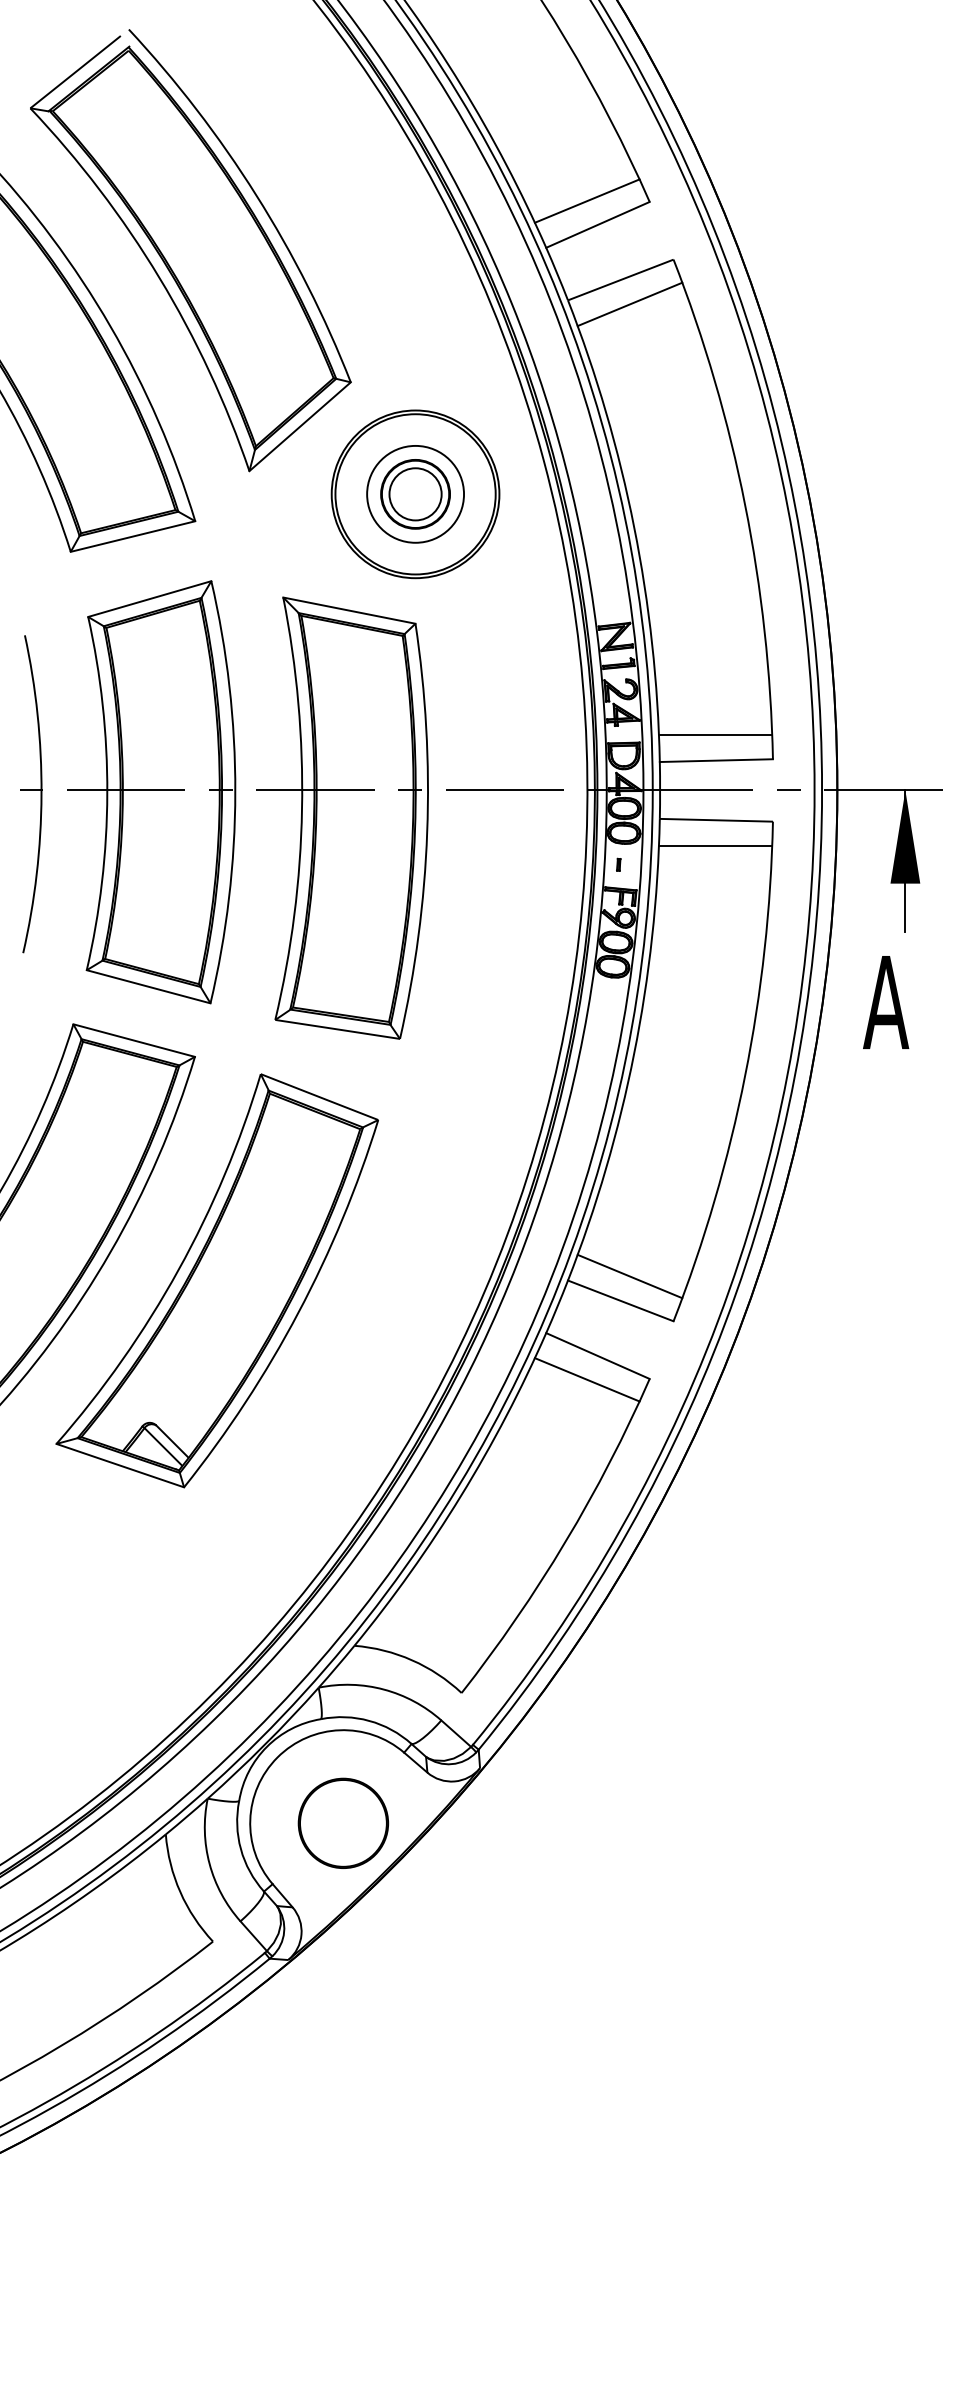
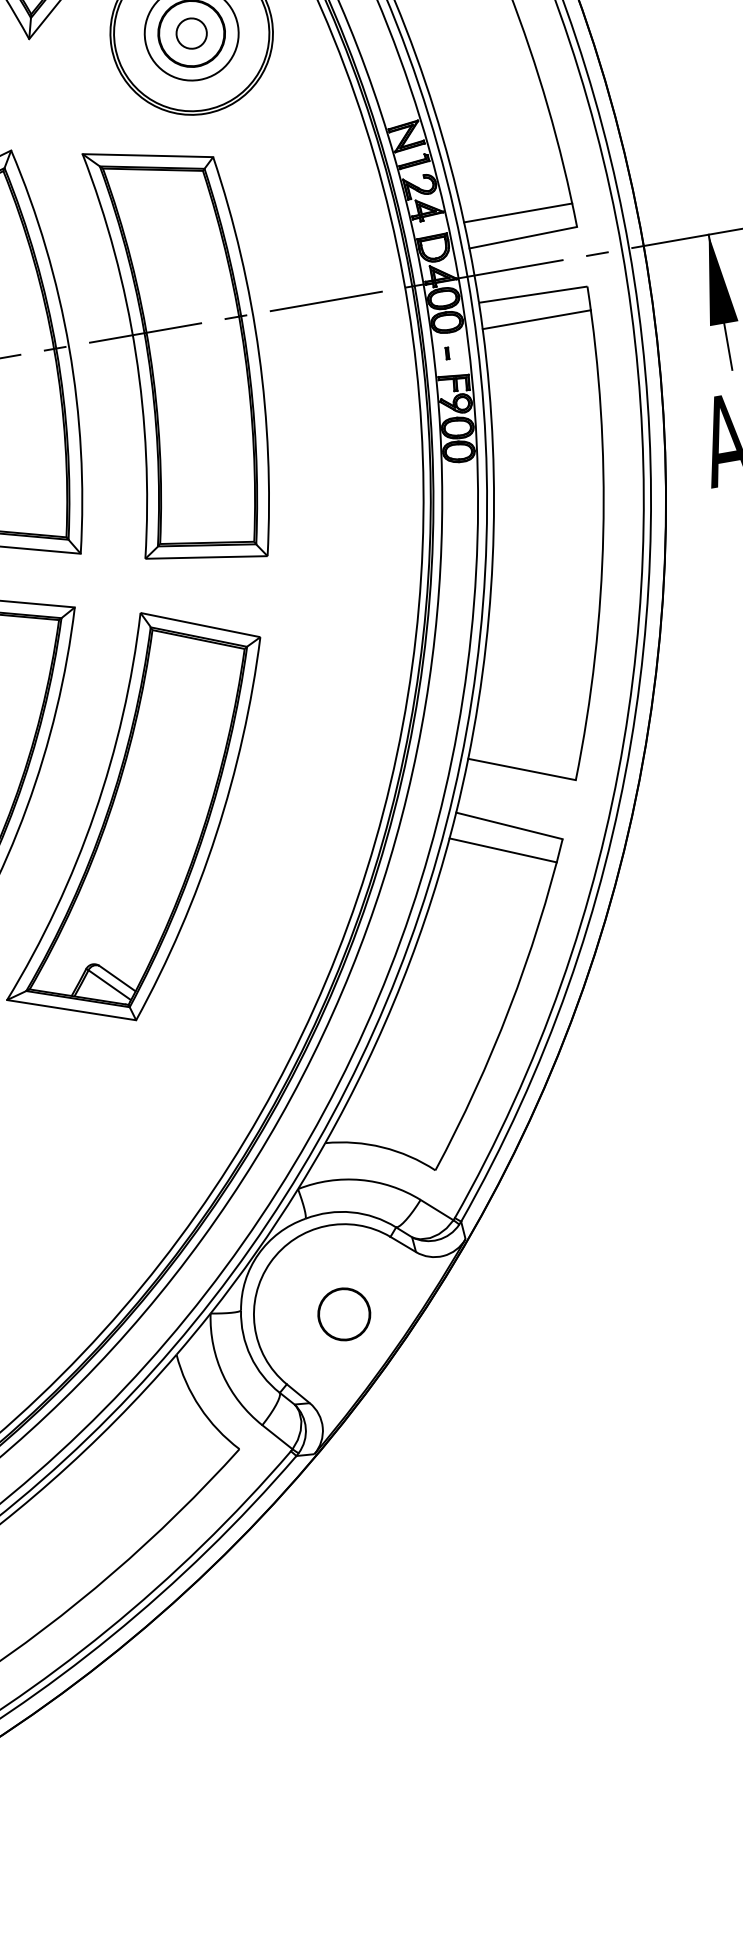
circle: (415, 494) -> (191, 33), size x0.6
line: (629, 1276) -> (526, 744), removed
part: (343, 1822) -> (344, 1313), size x0.6

